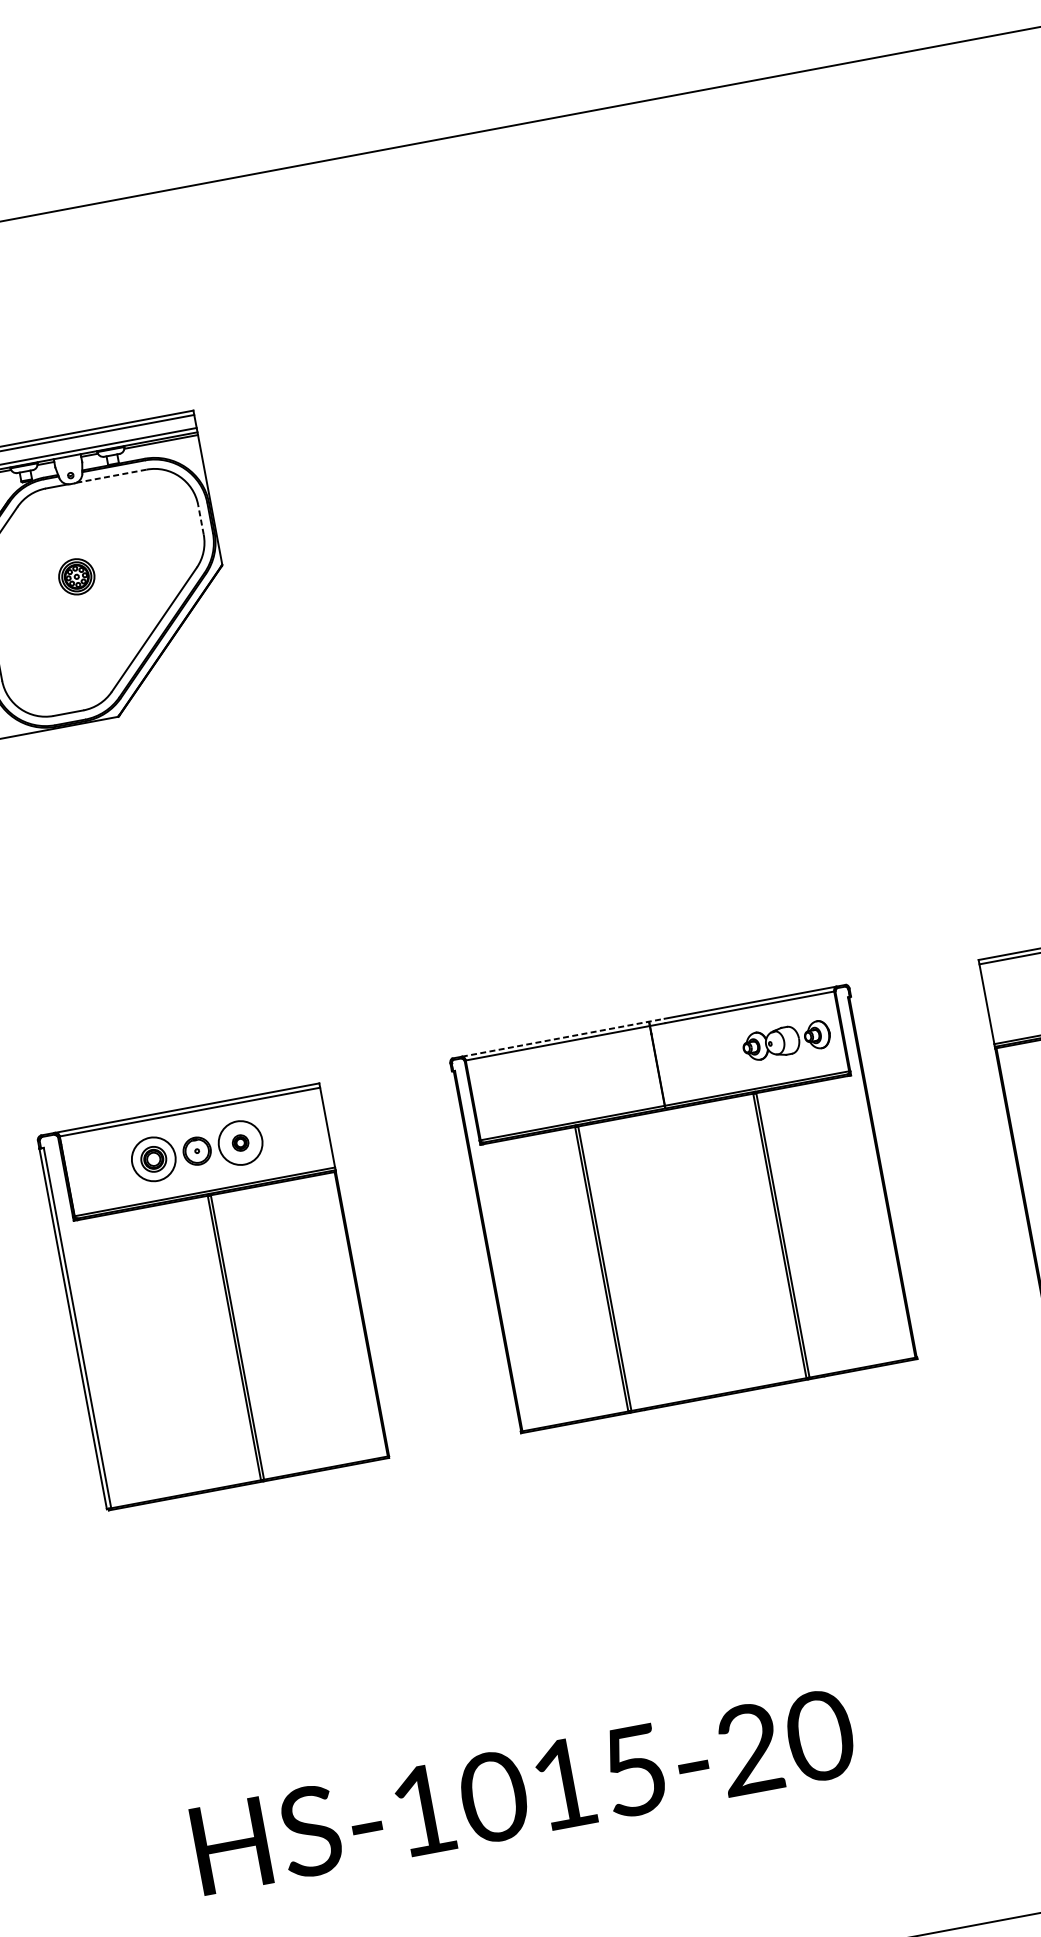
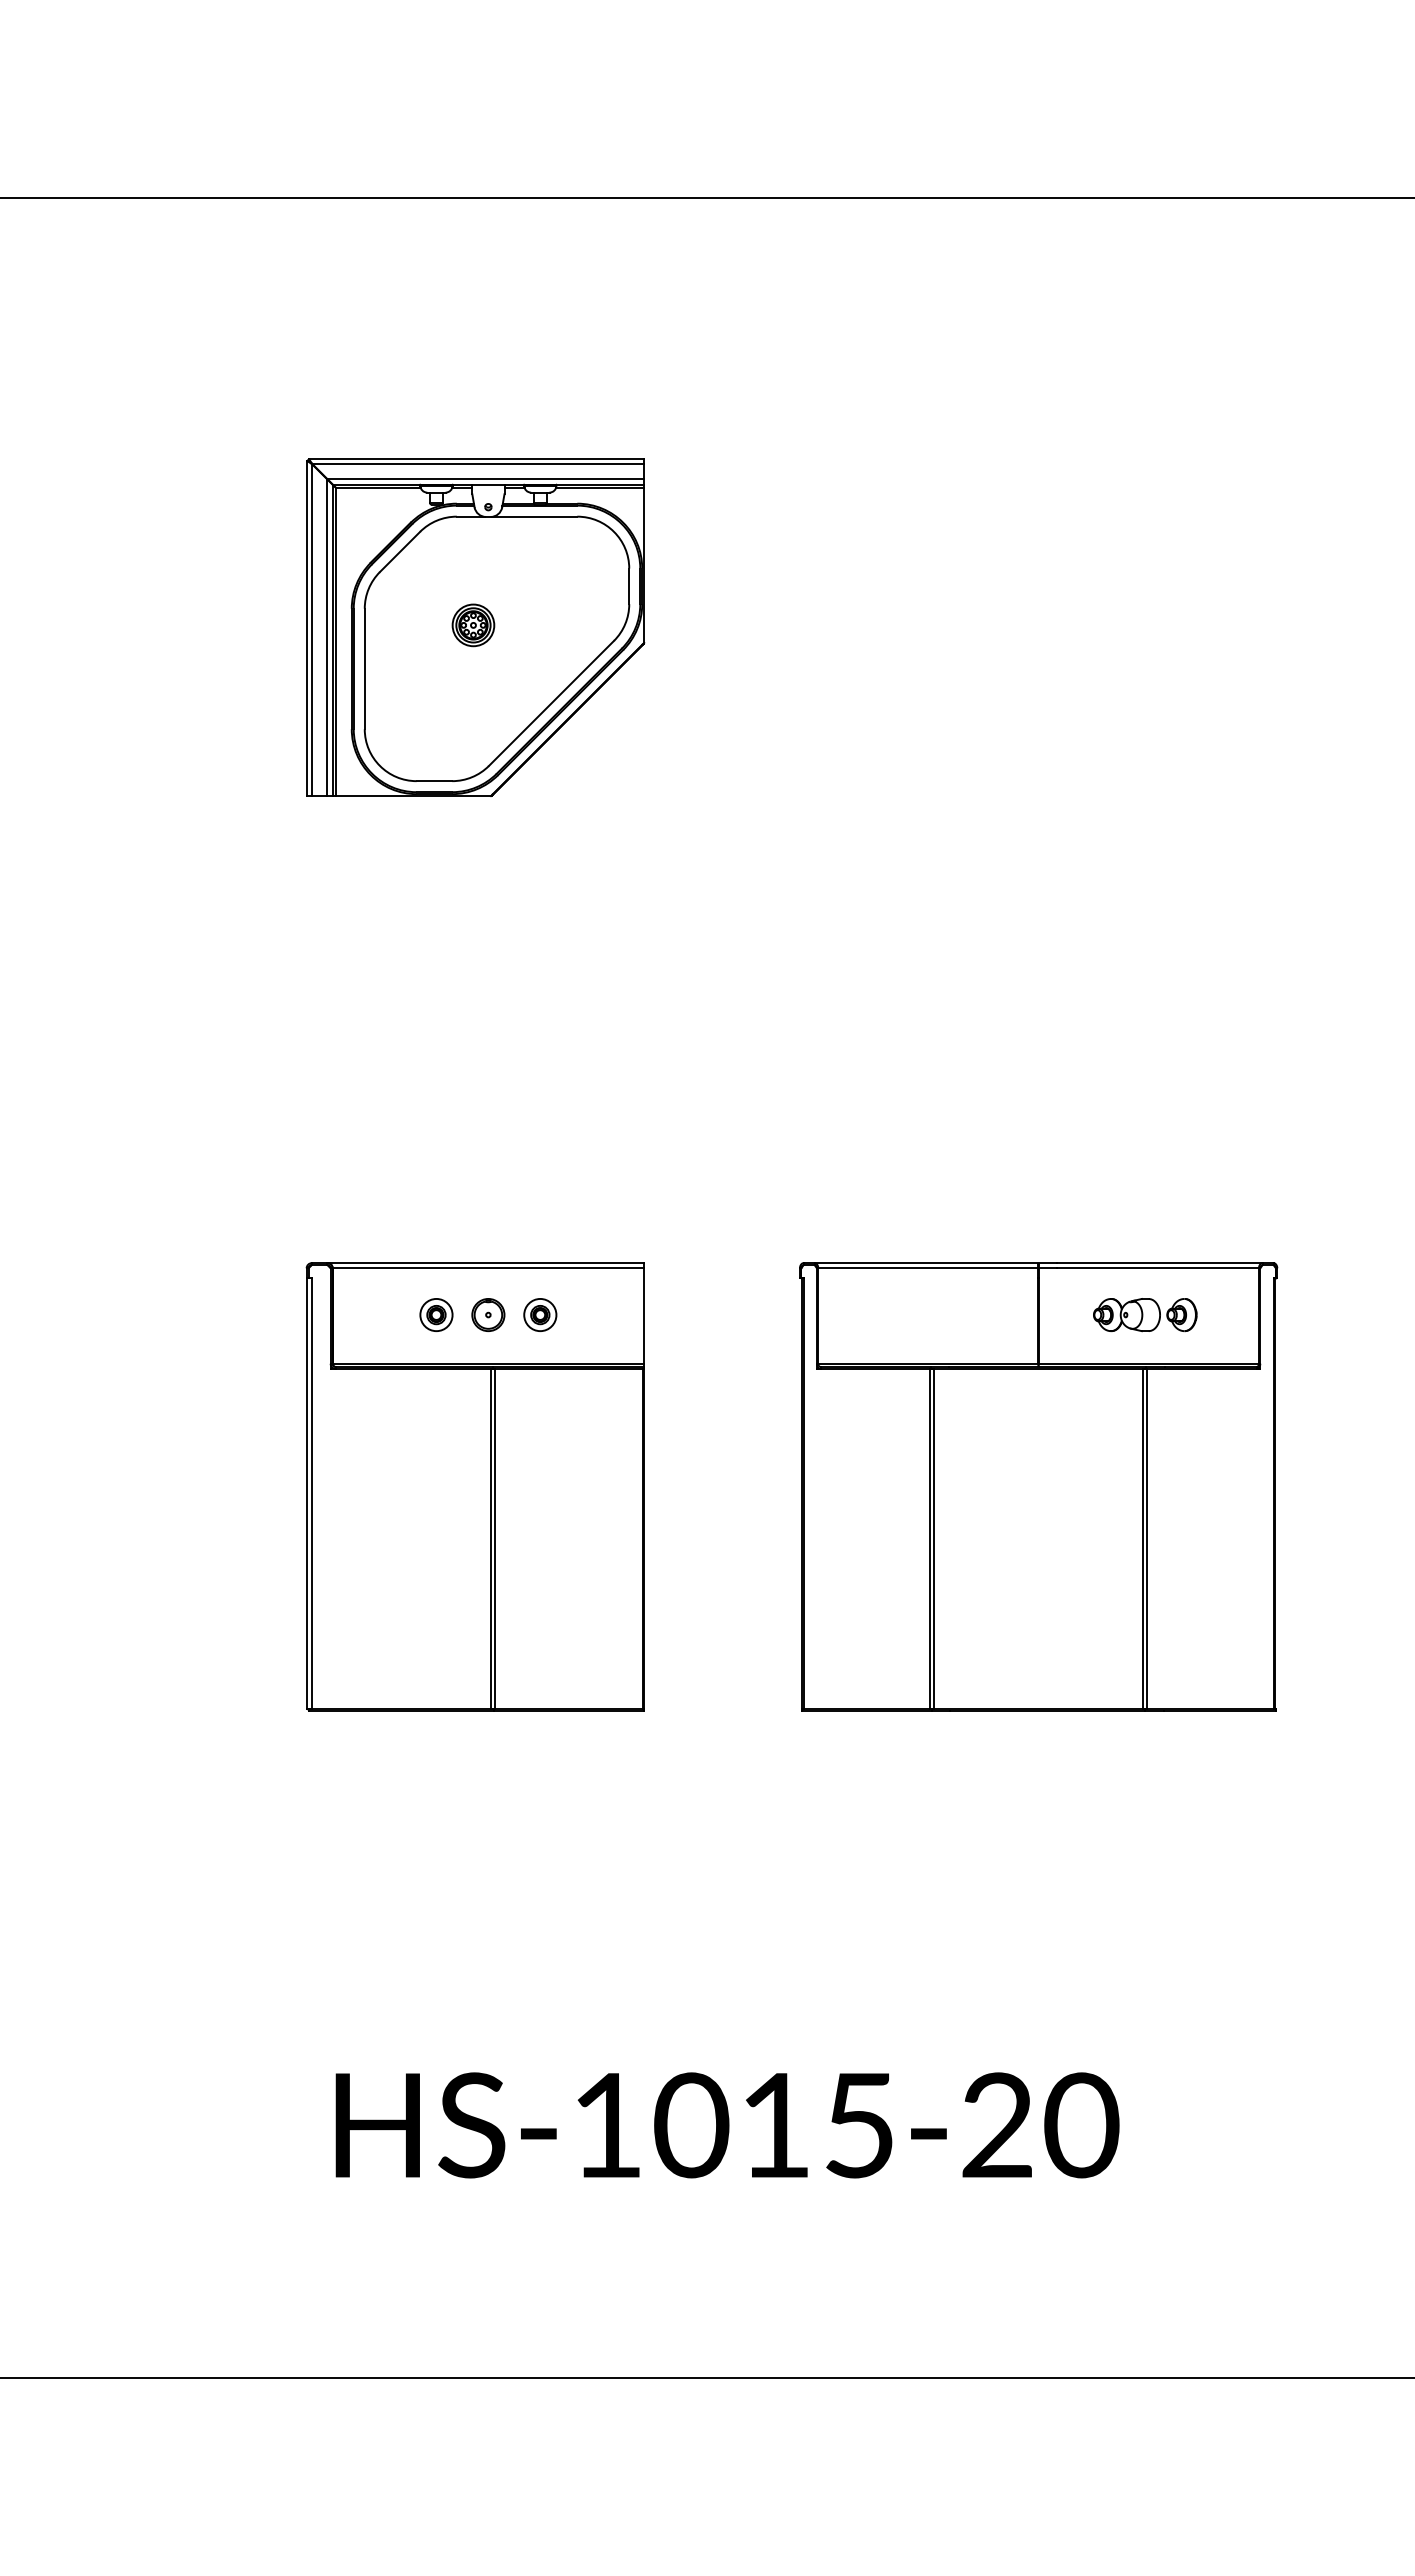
line: (110, 476) -> (534, 516), dashed -> solid
line: (201, 519) -> (629, 586), dashed -> solid
line: (563, 1037) -> (936, 1263), dashed -> solid
part: (786, 1041) -> (1145, 1315), moved
circle: (240, 1142) -> (540, 1314), size x0.62
part: (153, 1158) -> (436, 1314), size x0.62

